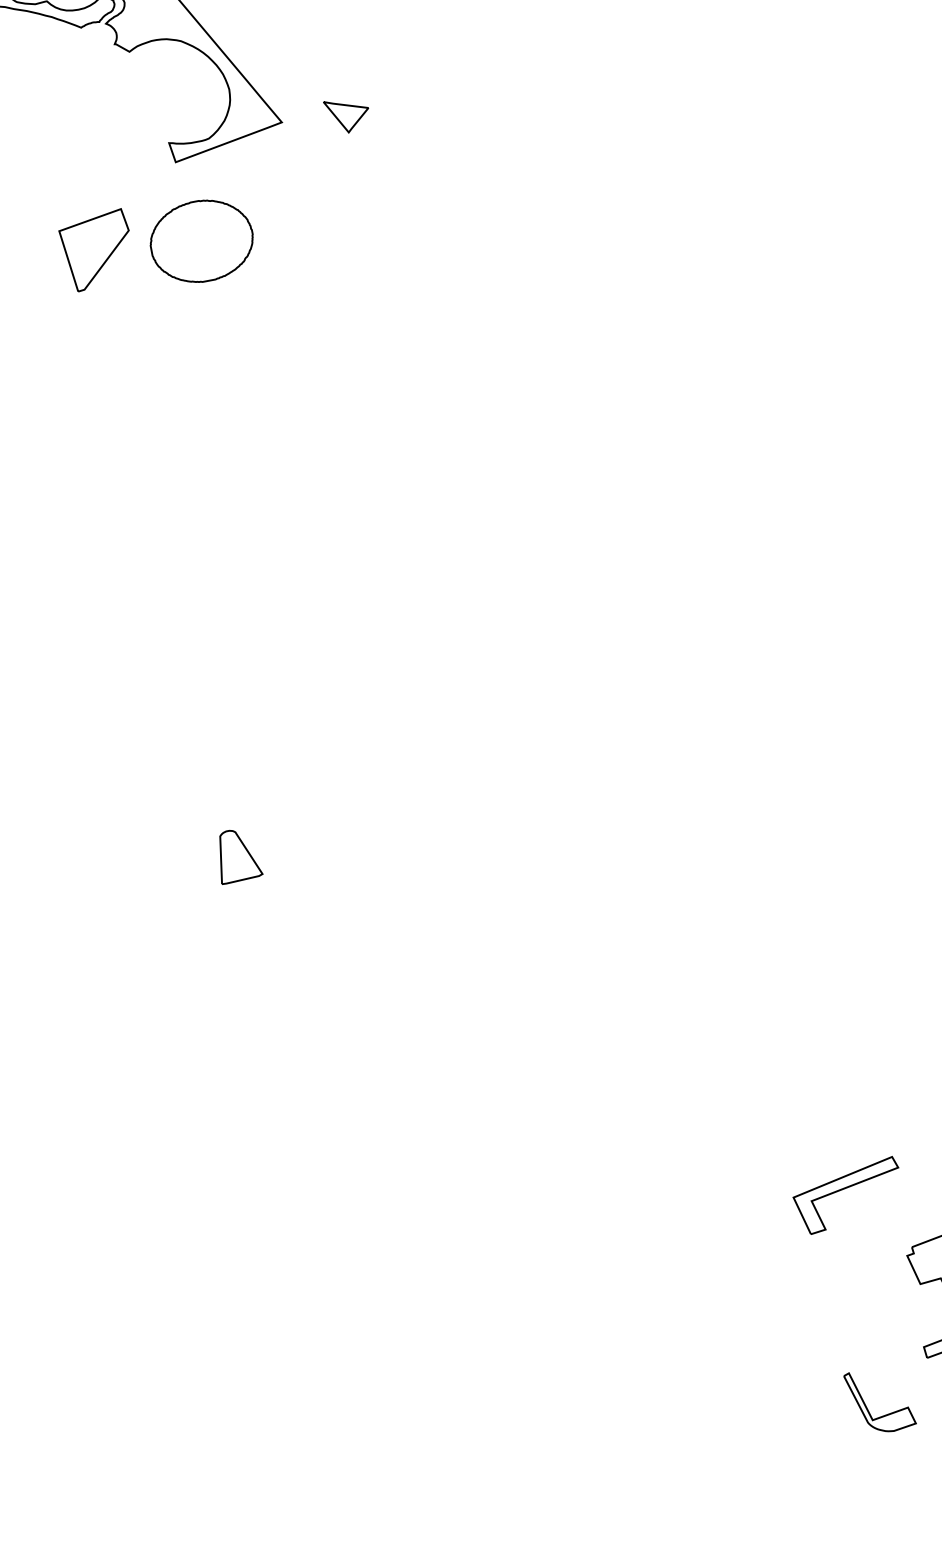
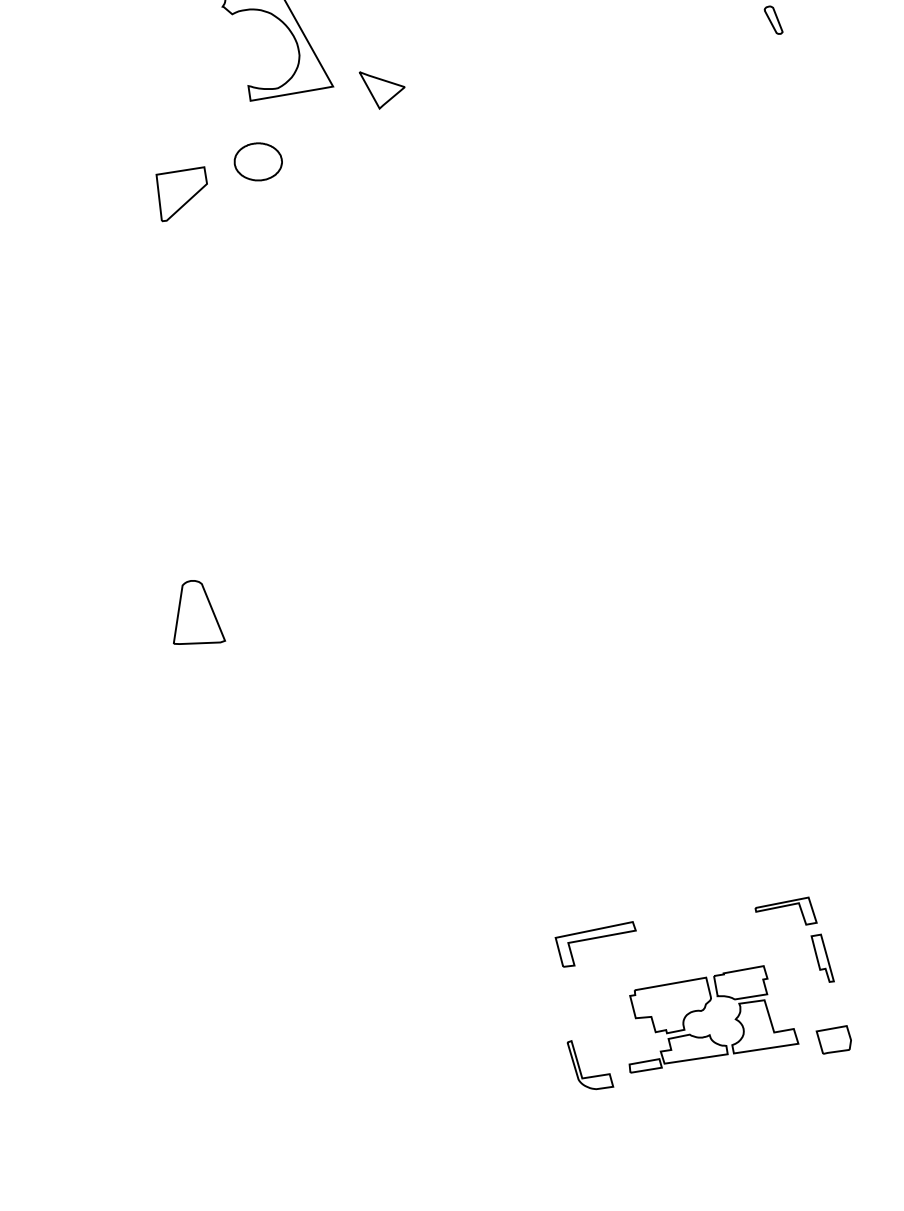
part: (347, 115) -> (381, 90), size x1.43
part: (200, 241) -> (257, 161), size x0.62
part: (97, 251) -> (181, 194), moved
part: (237, 855) -> (199, 612), size x1.67
part: (867, 1406) -> (580, 1067), moved

